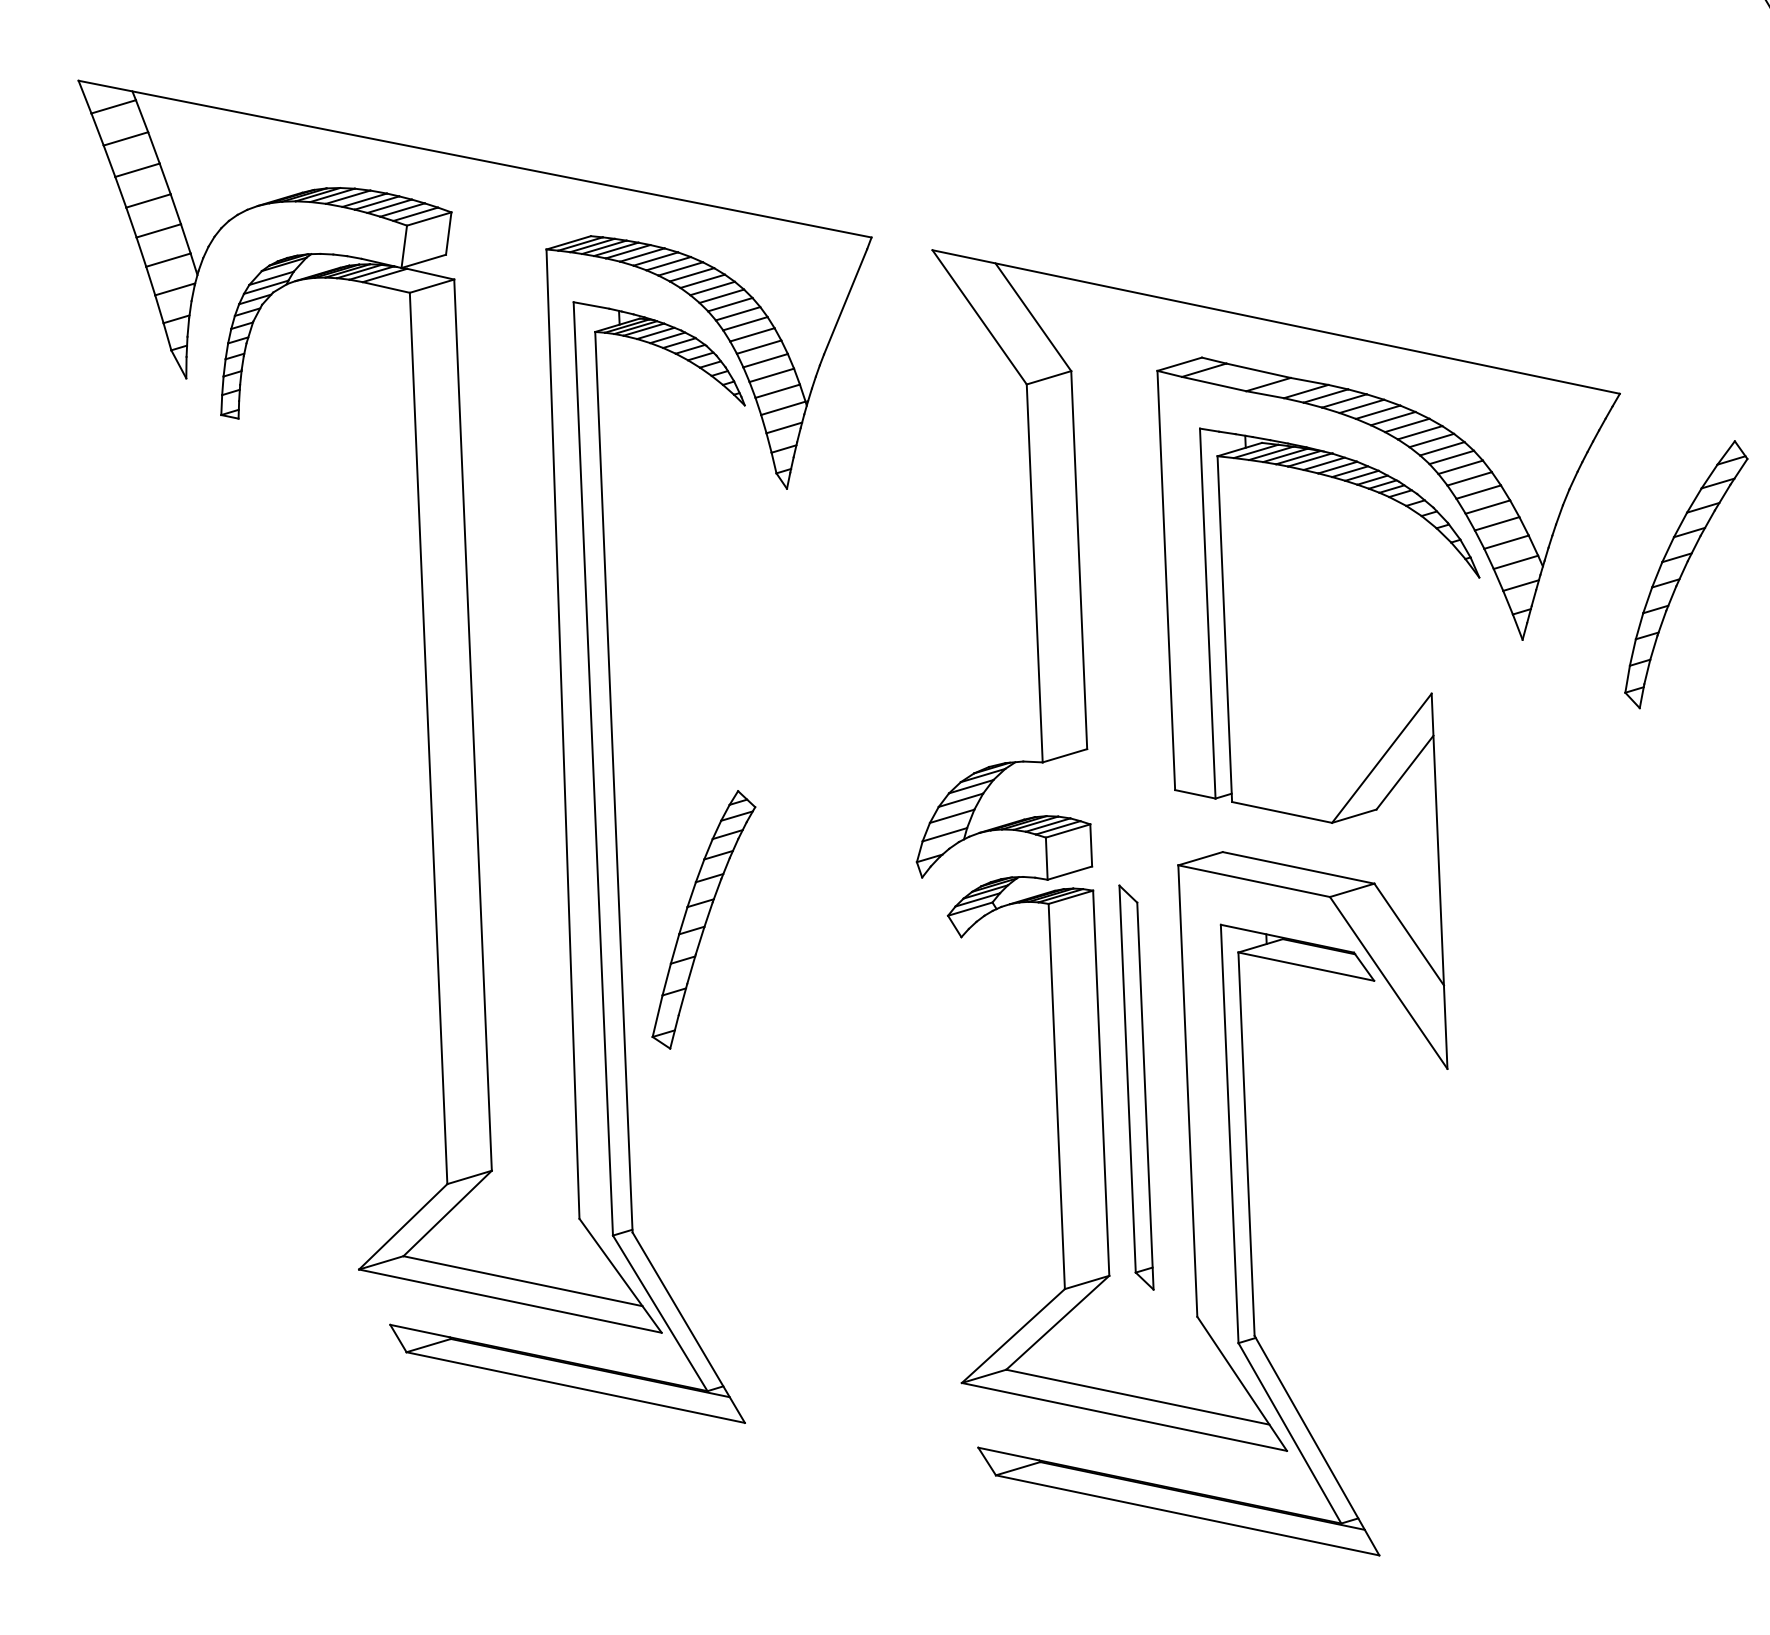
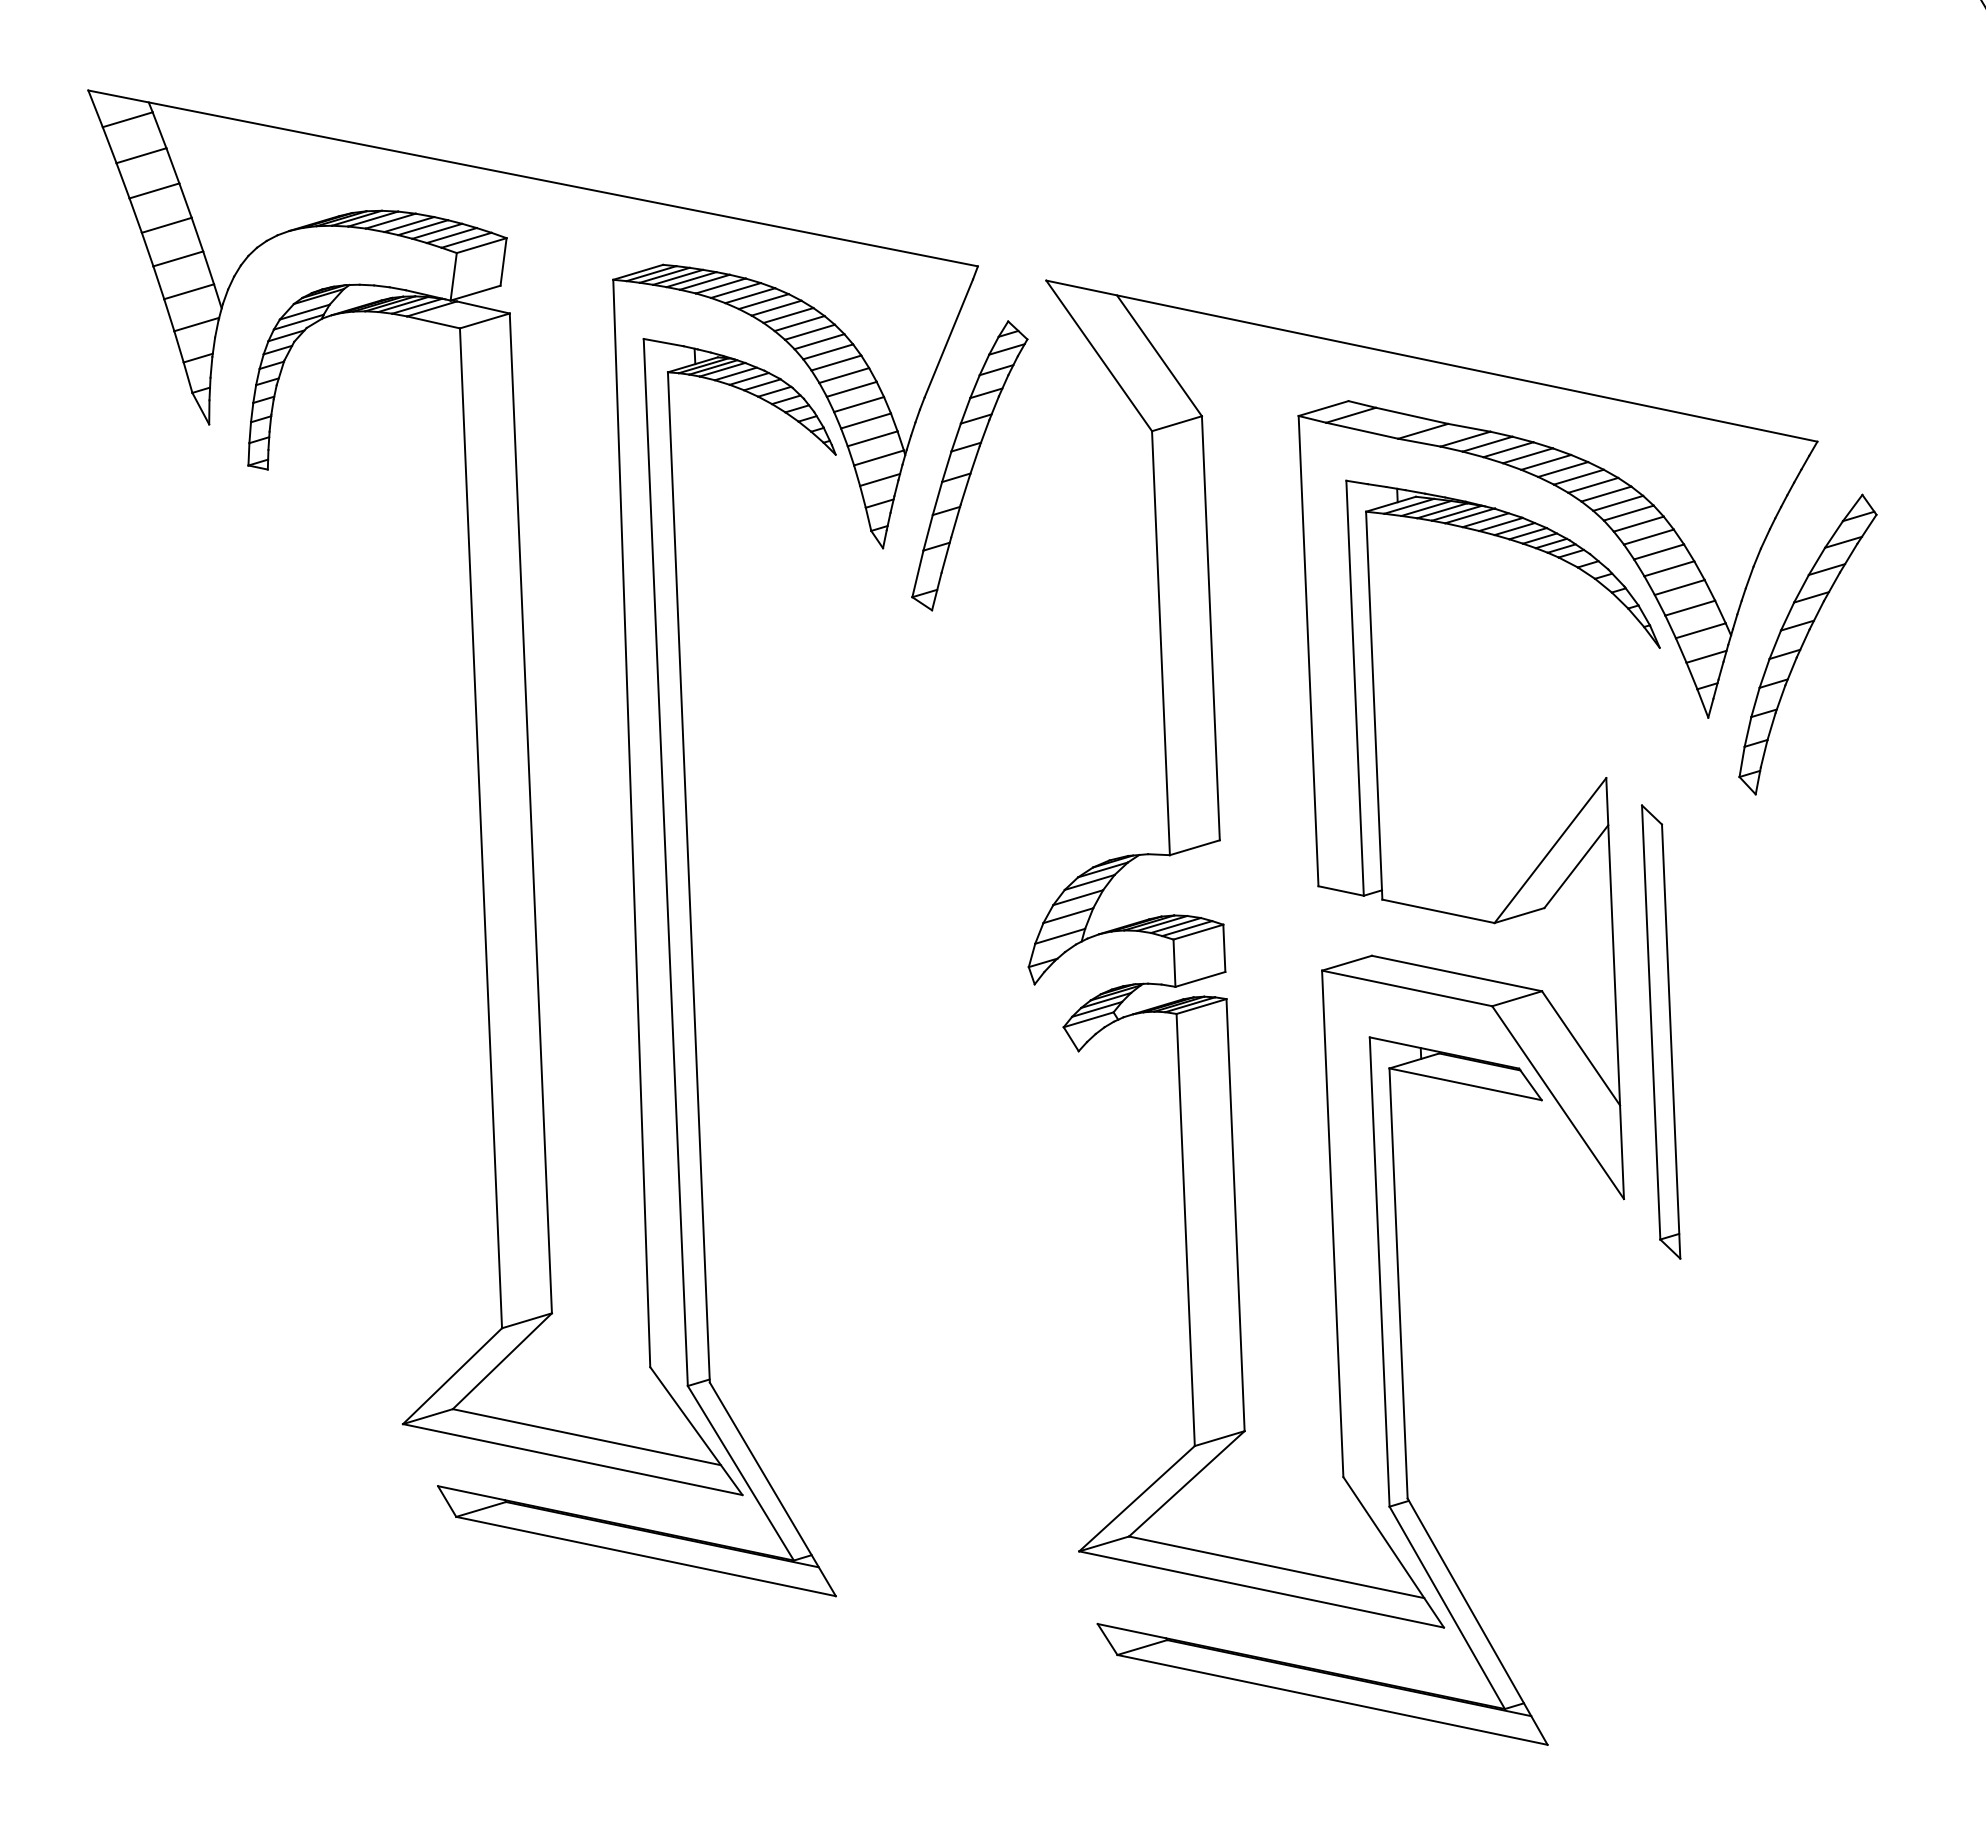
part: (1685, 574) -> (1807, 644), moved
part: (703, 919) -> (969, 465), moved
part: (1136, 1087) -> (1661, 1031), moved

